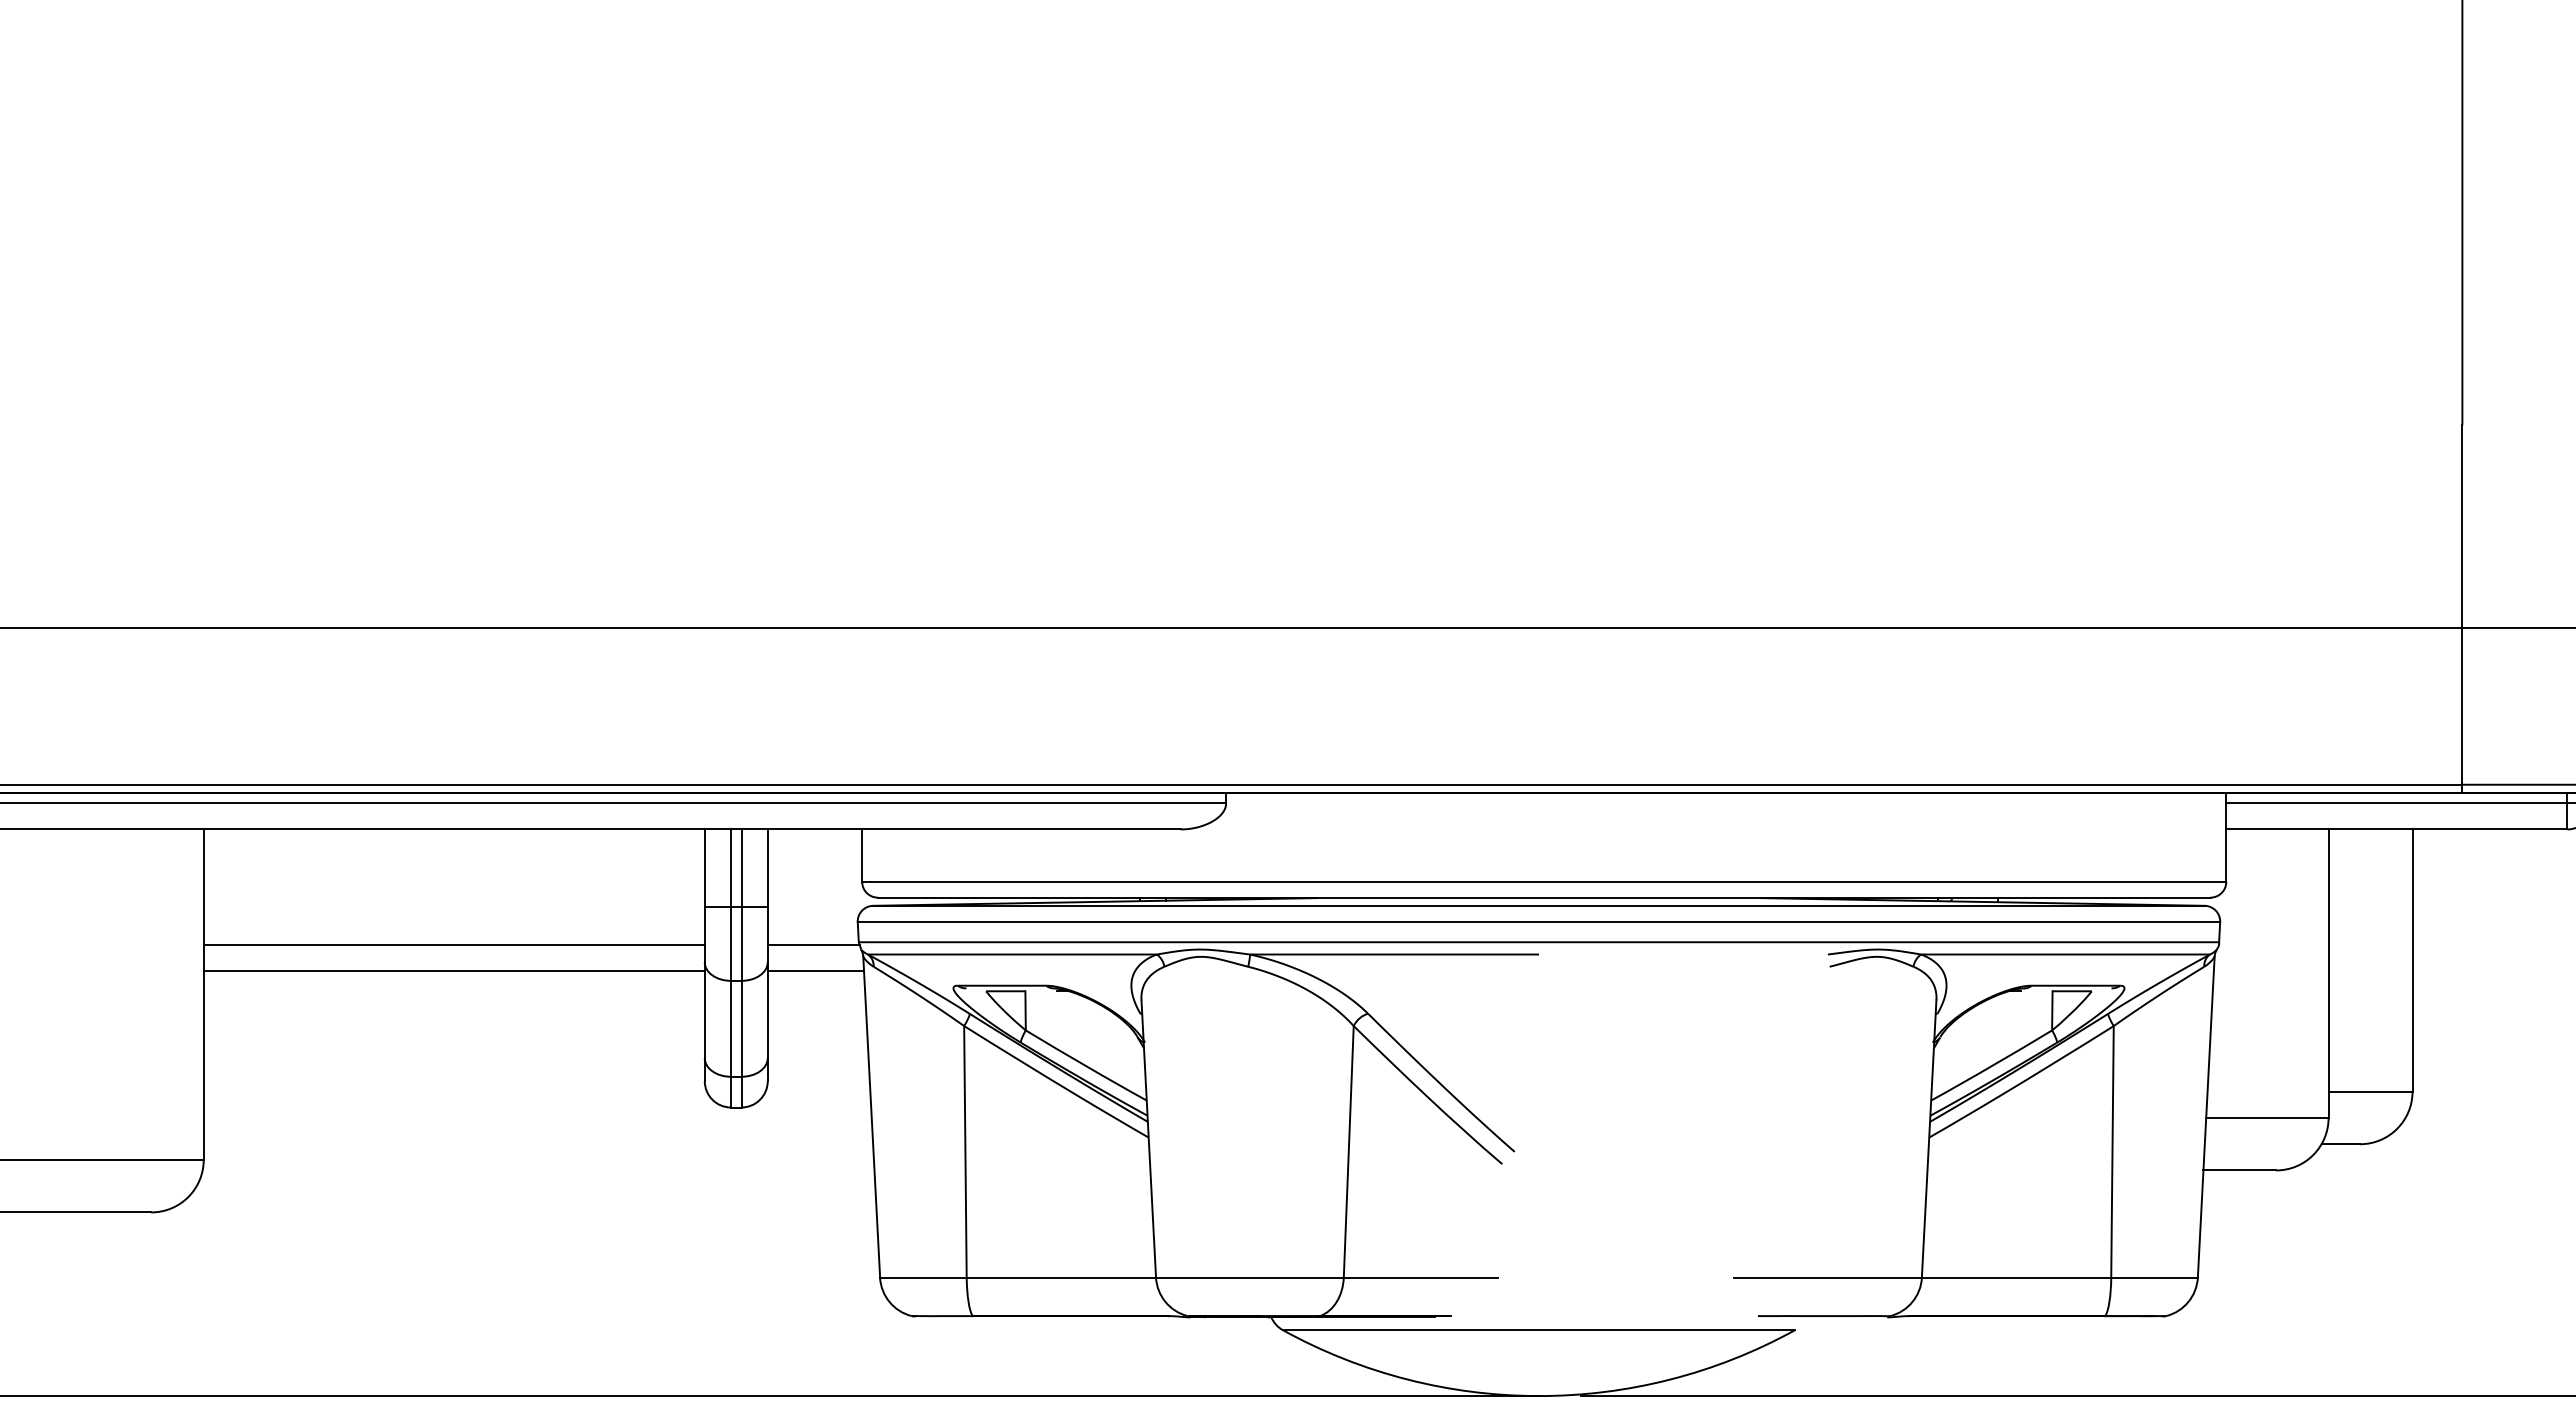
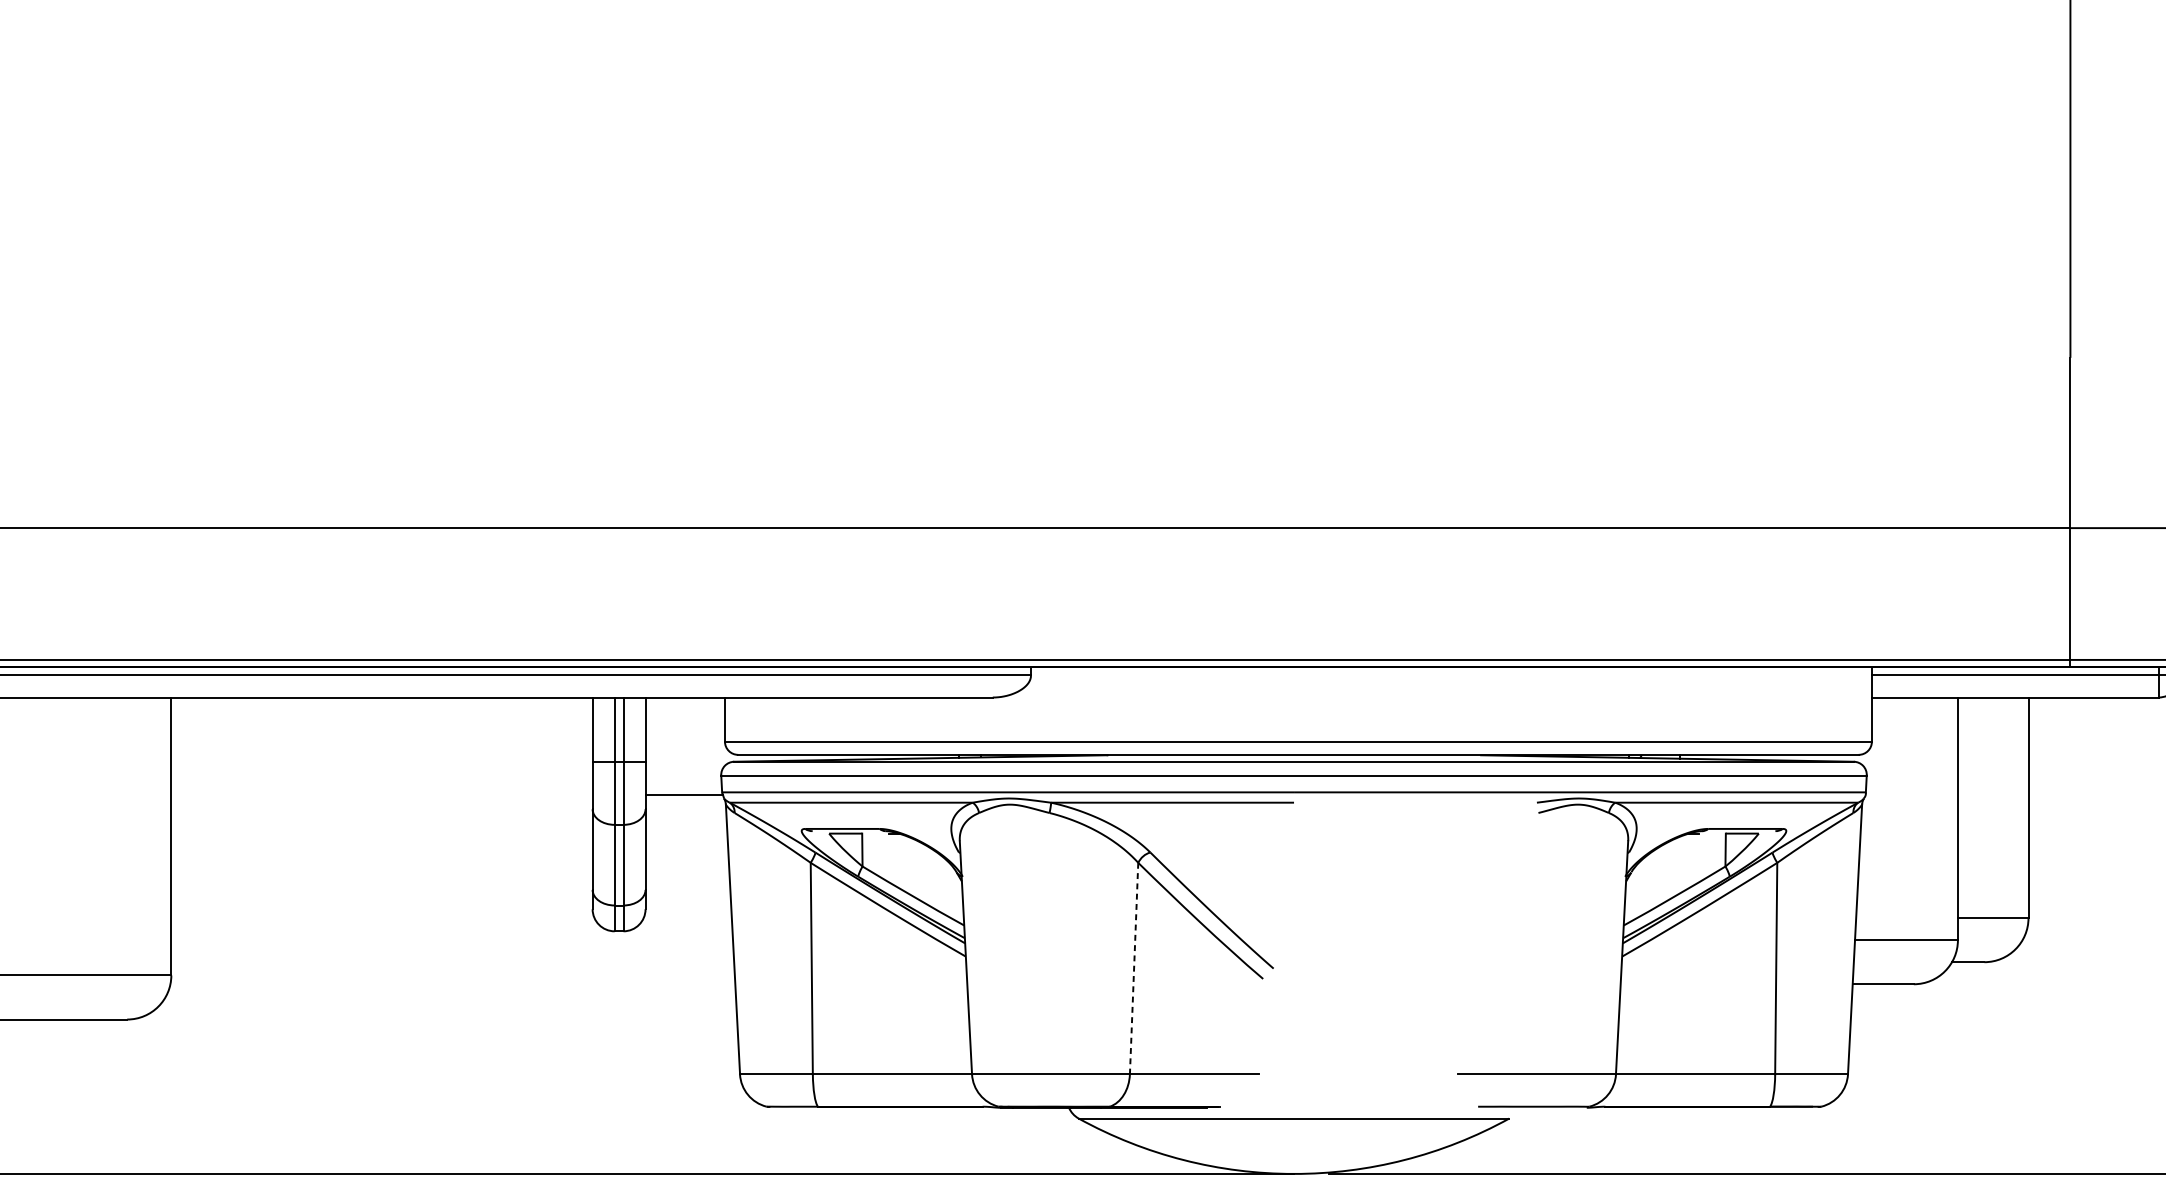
line: (453, 944) -> (381, 794), removed
line: (453, 971) -> (381, 816), removed
line: (815, 971) -> (685, 816), removed
line: (1348, 1151) -> (1133, 968), solid -> dashed

